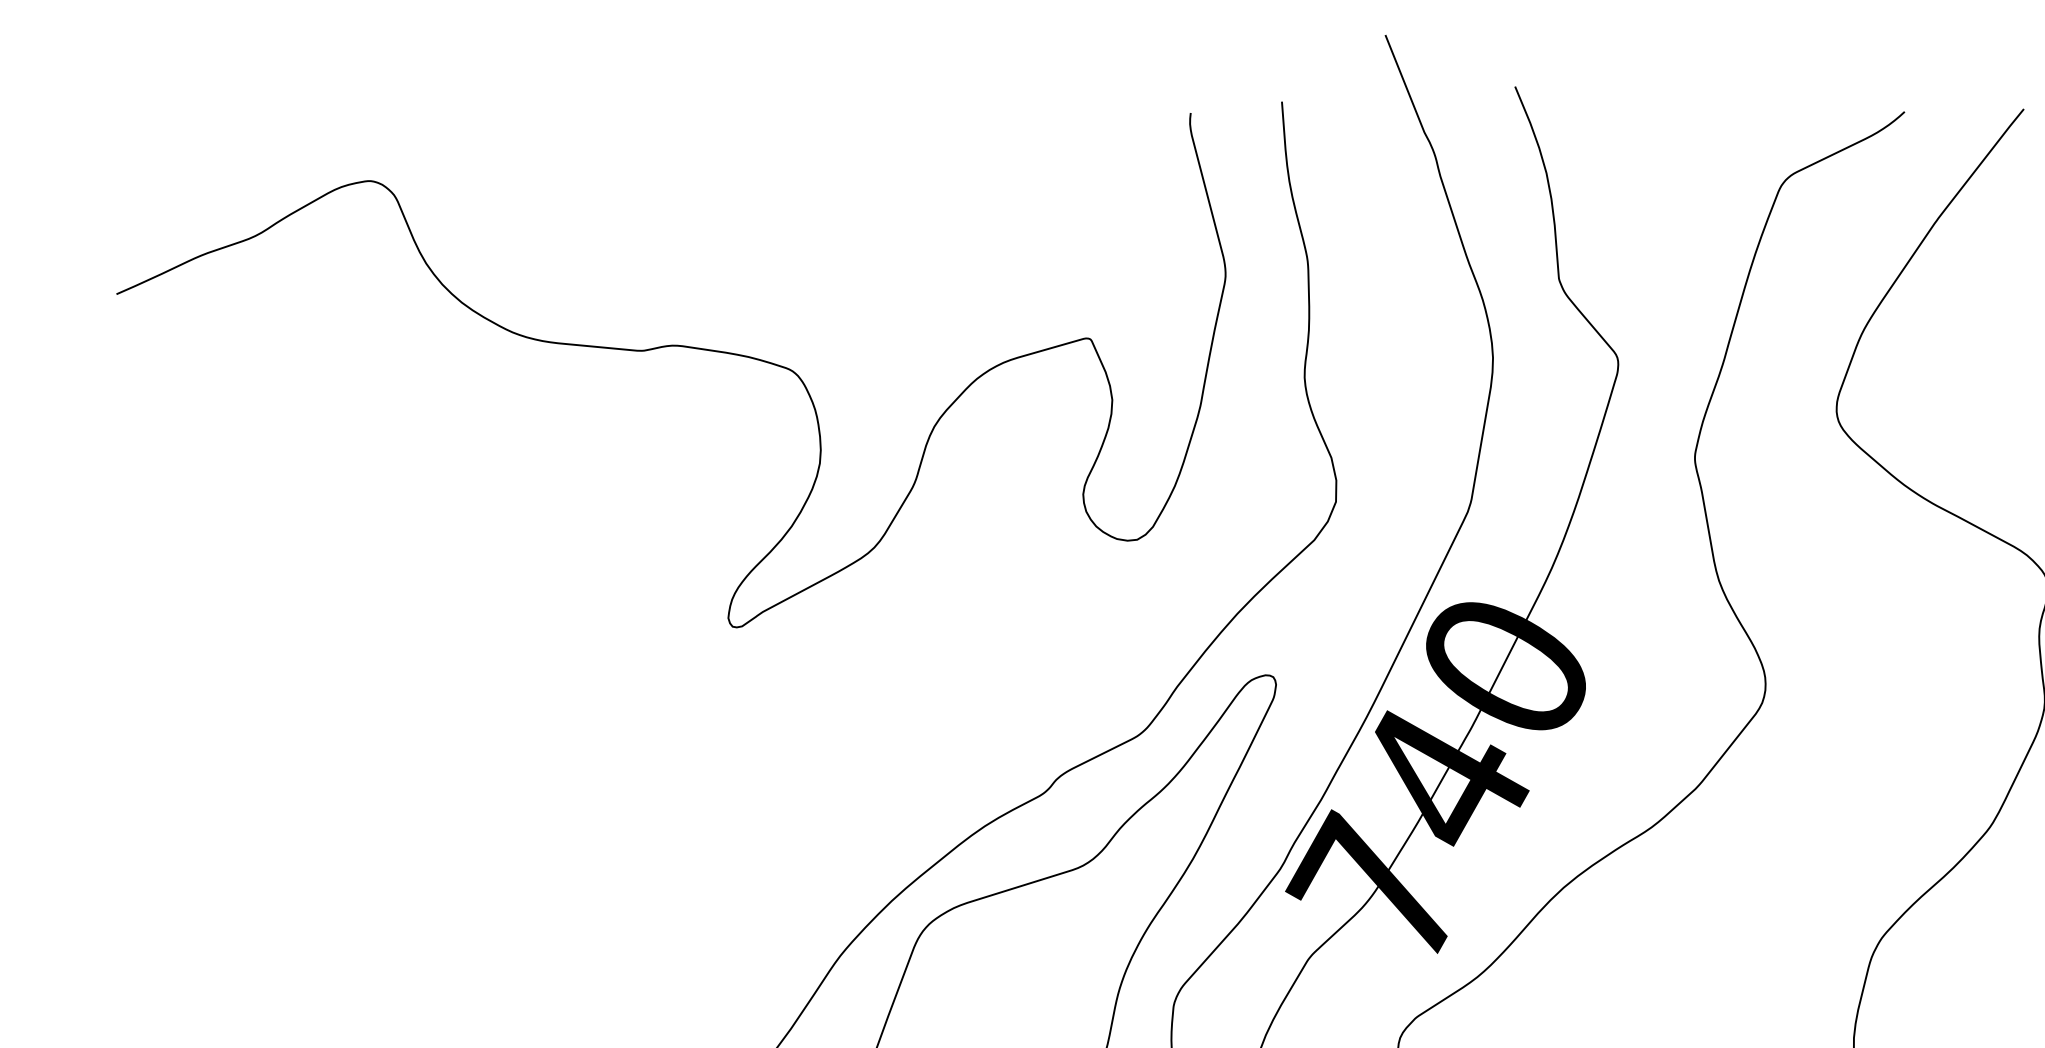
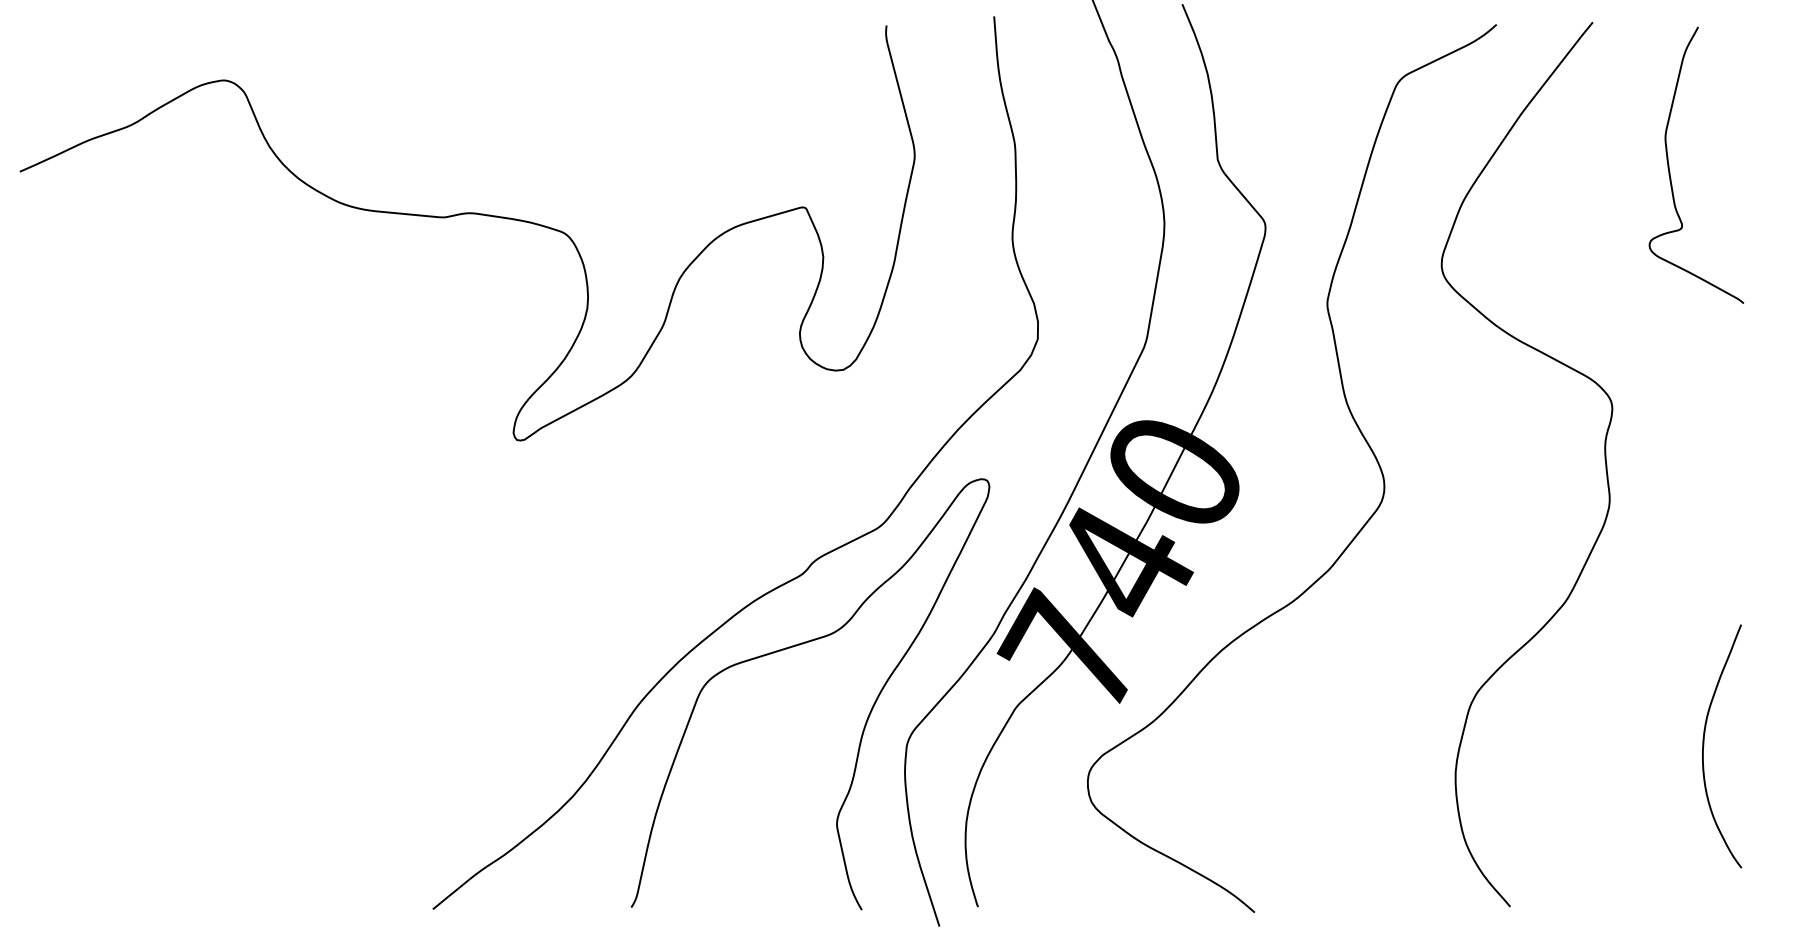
curve: (671, 347) -> (467, 214), moved

